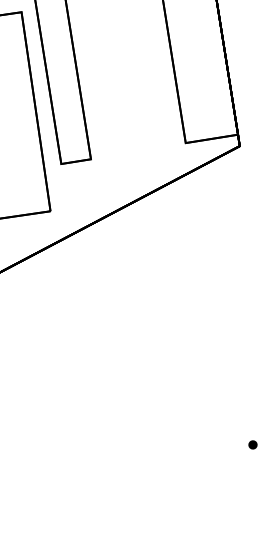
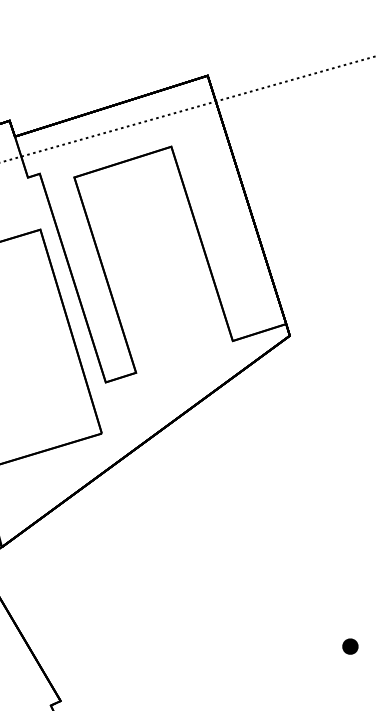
part: (253, 444) -> (350, 646), size x1.67

